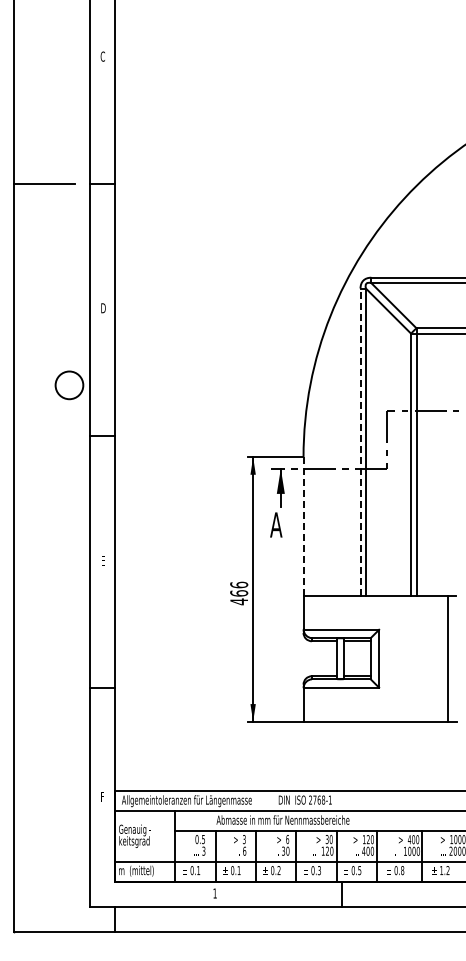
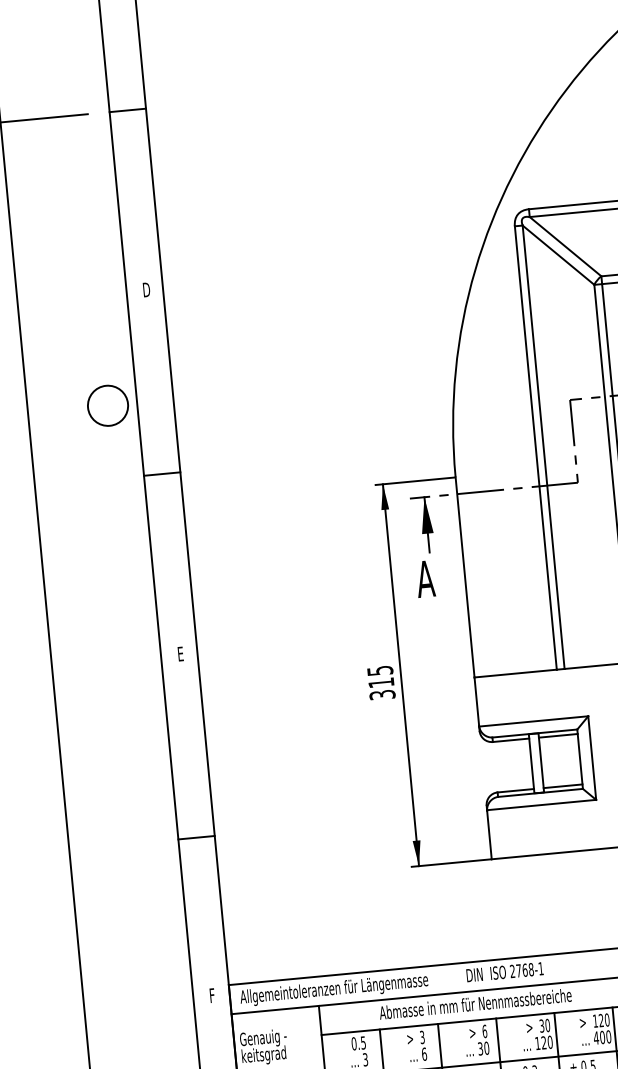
line: (360, 442) -> (535, 448), dashed -> solid
line: (303, 526) -> (465, 577), dashed -> solid
text: (239, 593) -> (381, 682), 466 -> 315

